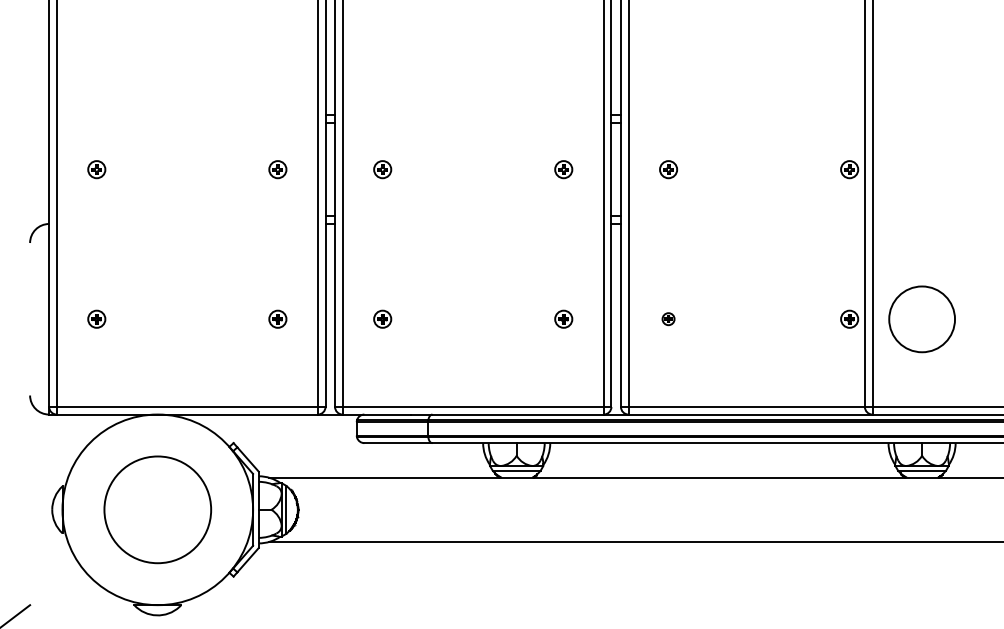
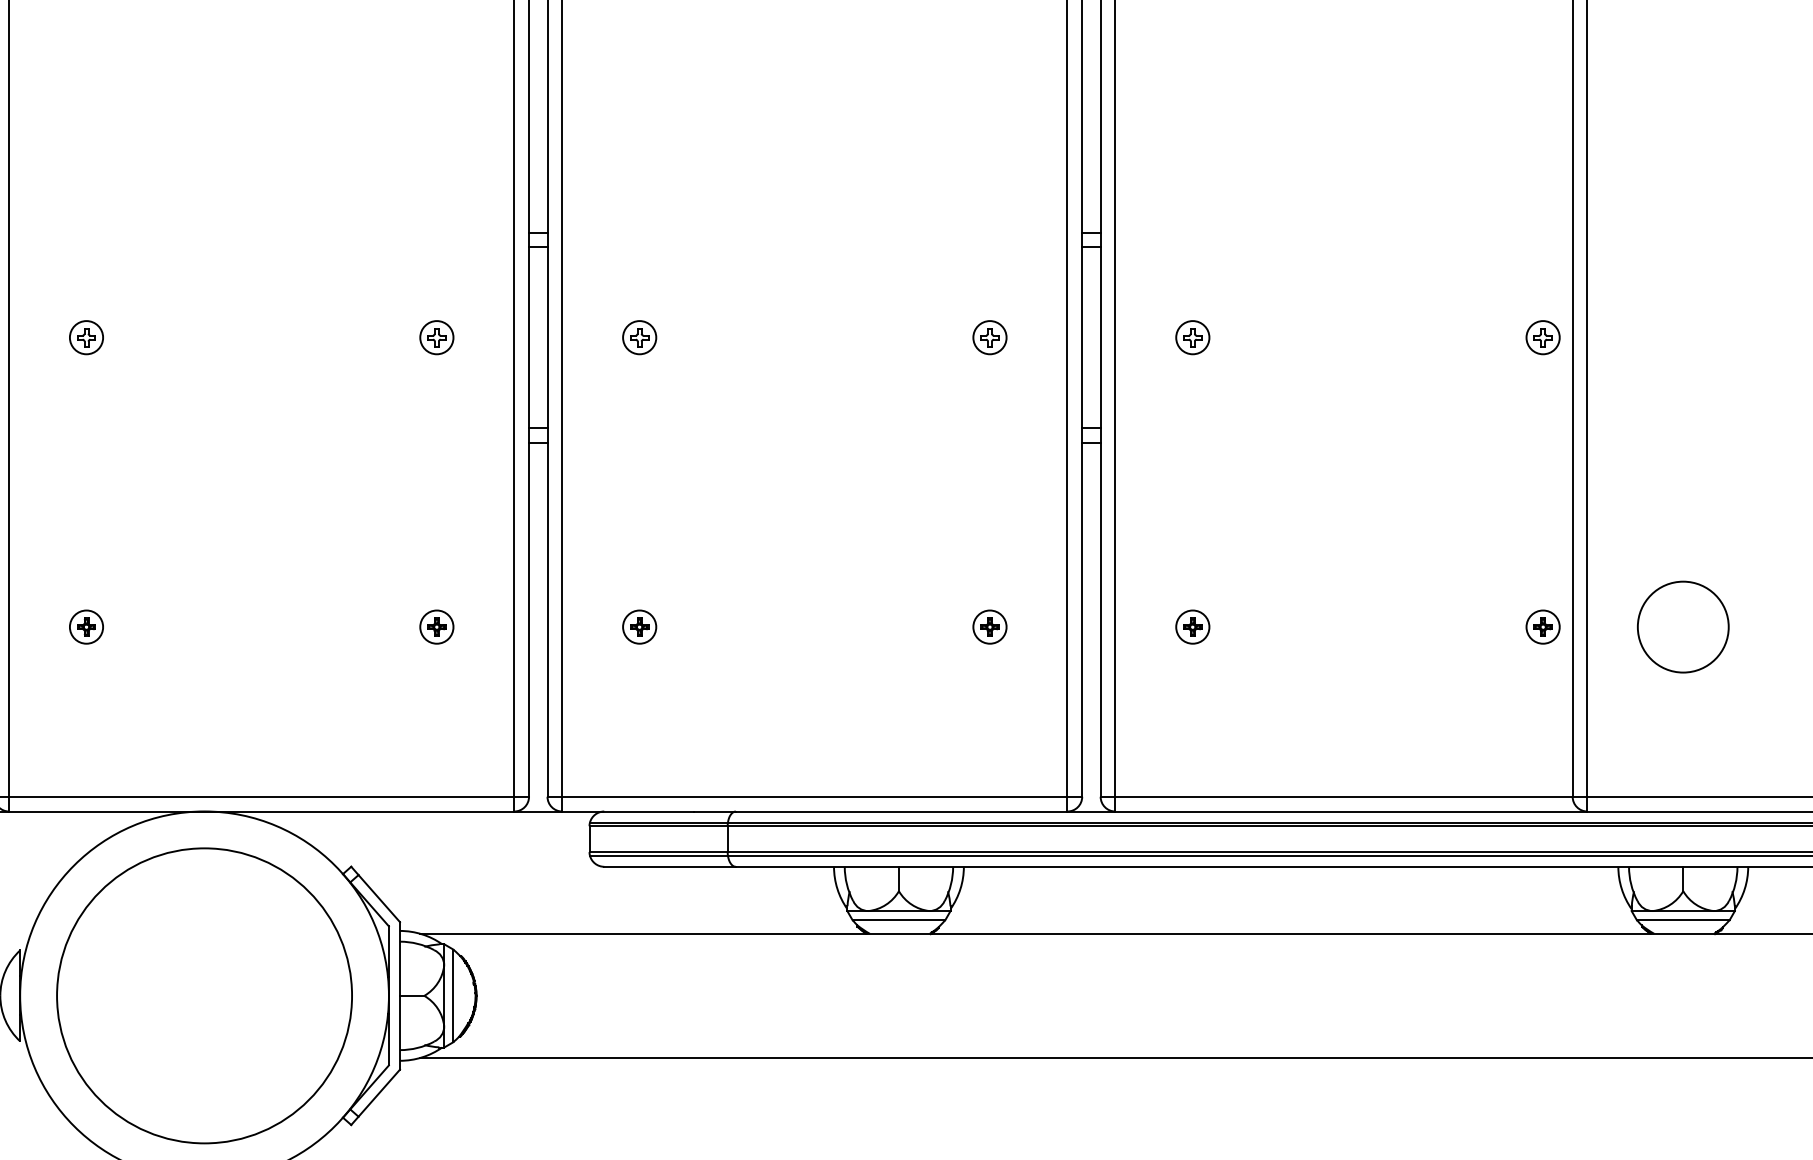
part: (668, 318) -> (1192, 625), size x1.43
circle: (921, 318) -> (1682, 625), size x0.71
circle: (157, 509) -> (203, 995), size x1.43

